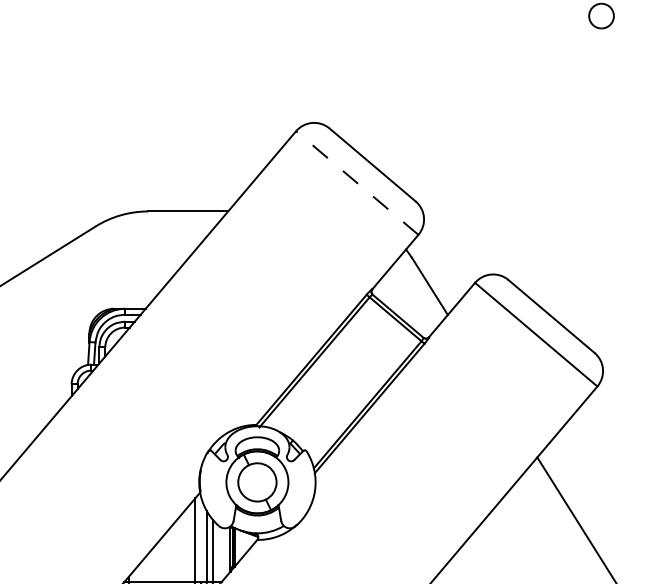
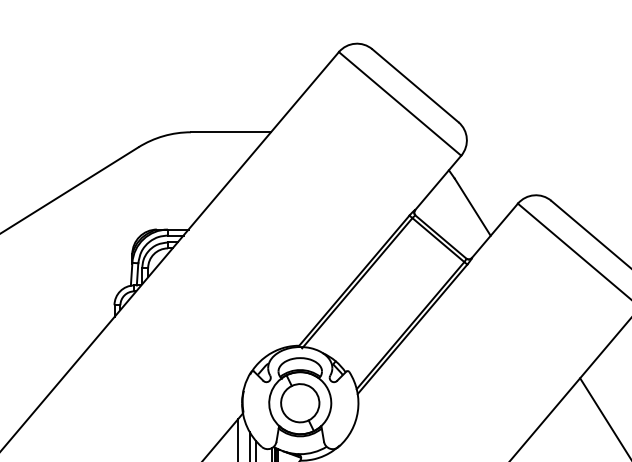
line: (356, 182) -> (399, 103), dashed -> solid

